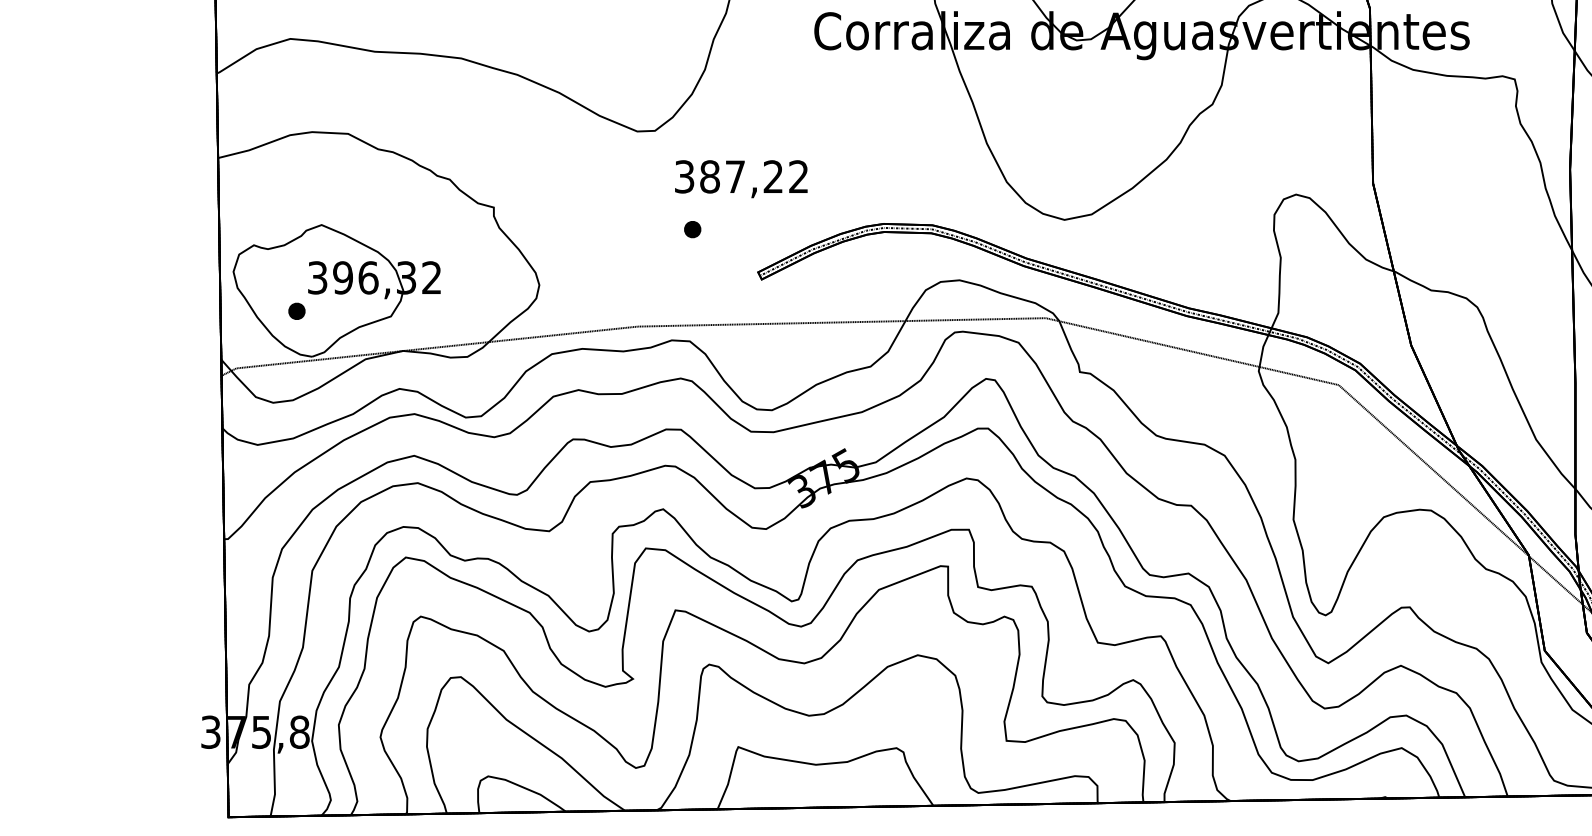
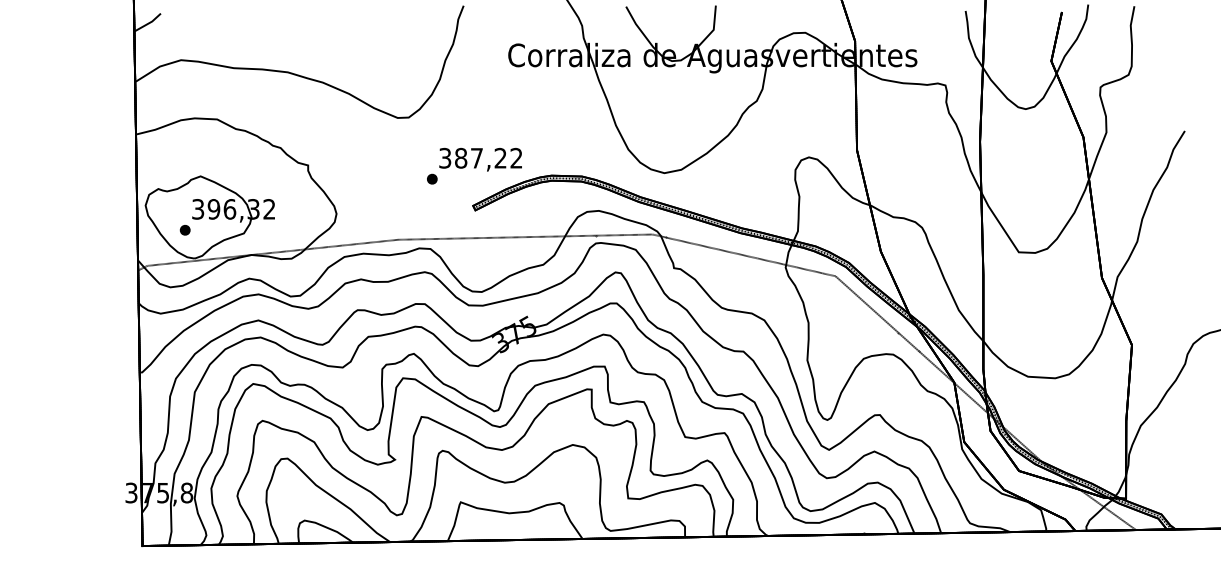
text: (741, 178) -> (480, 159), moved

